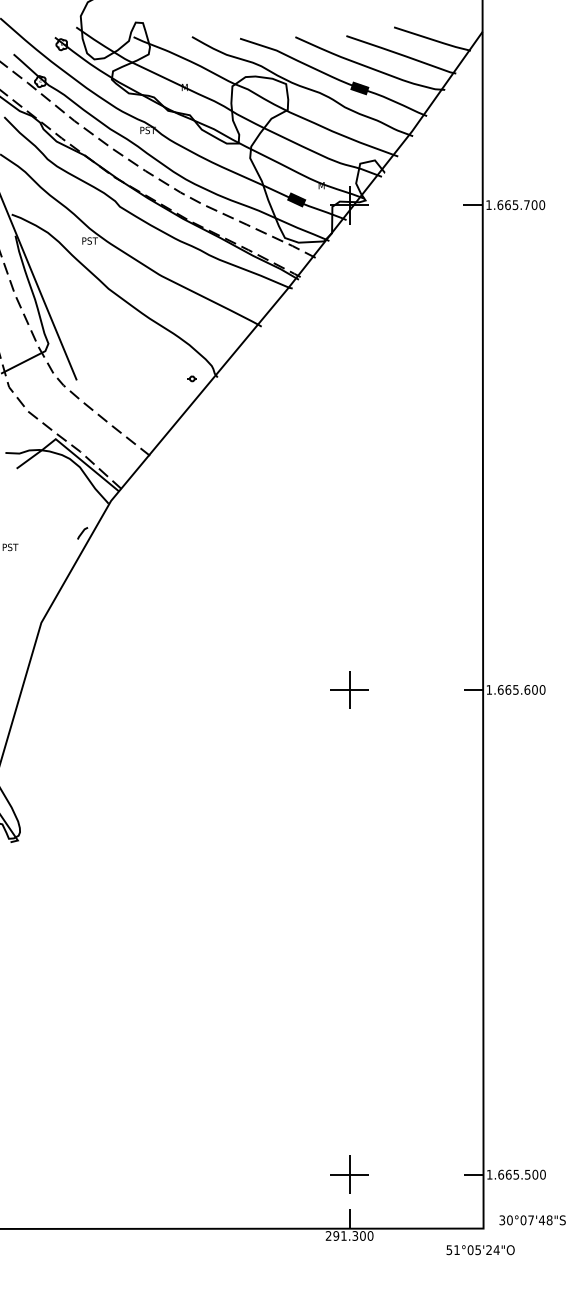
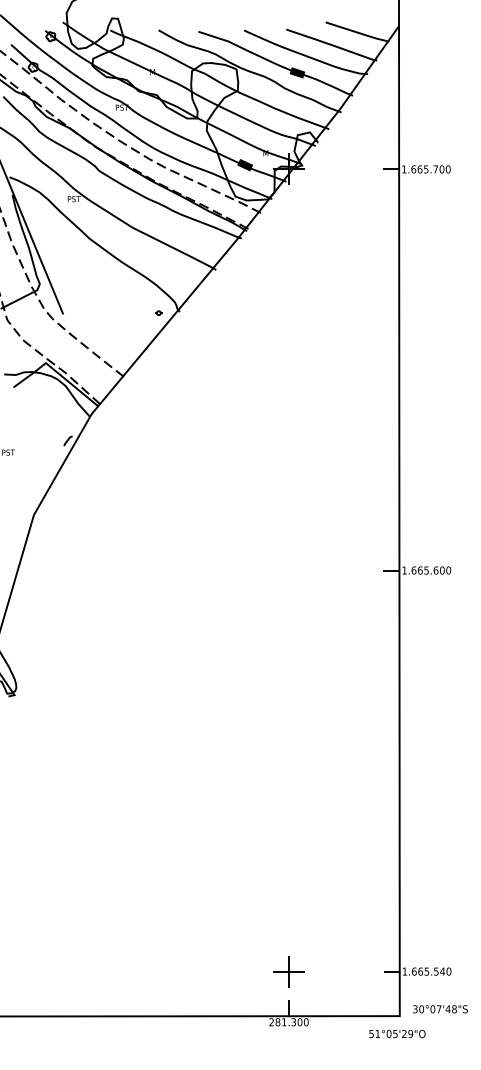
part: (349, 689) -> (288, 570), removed
text: (535, 1174) -> (442, 971), 1.665.500 -> 1.665.540
text: (336, 1235) -> (278, 1021), 291.300 -> 281.300
text: (496, 1250) -> (410, 1034), 51°05'24"O -> 51°05'29"O

